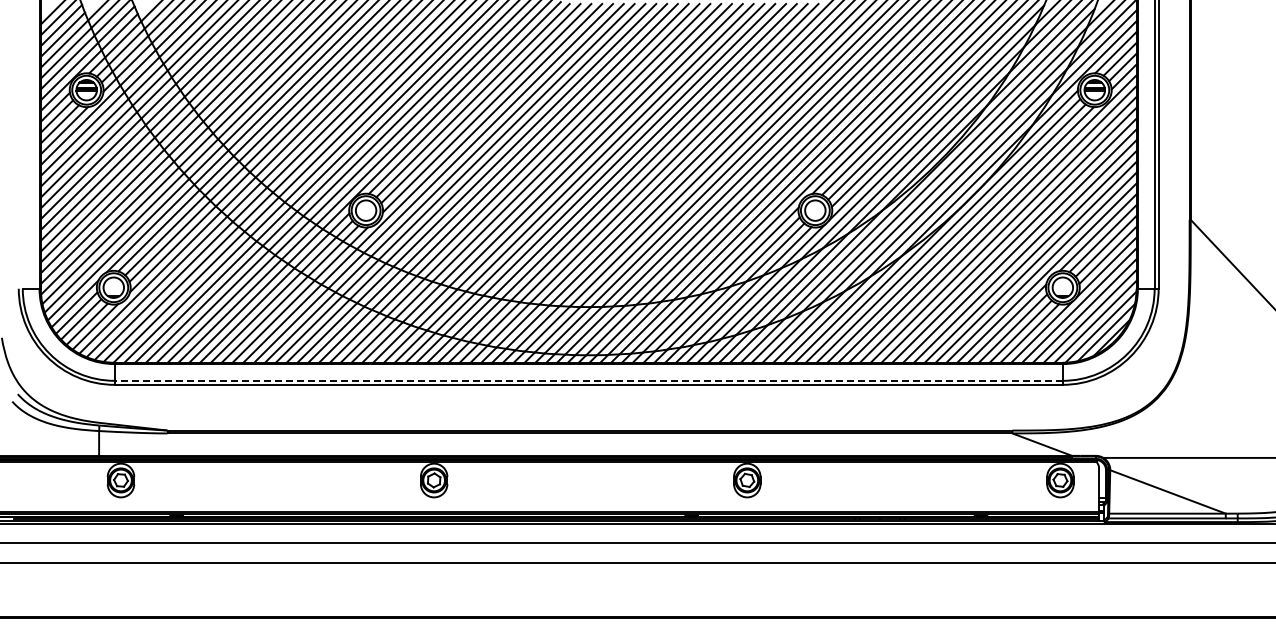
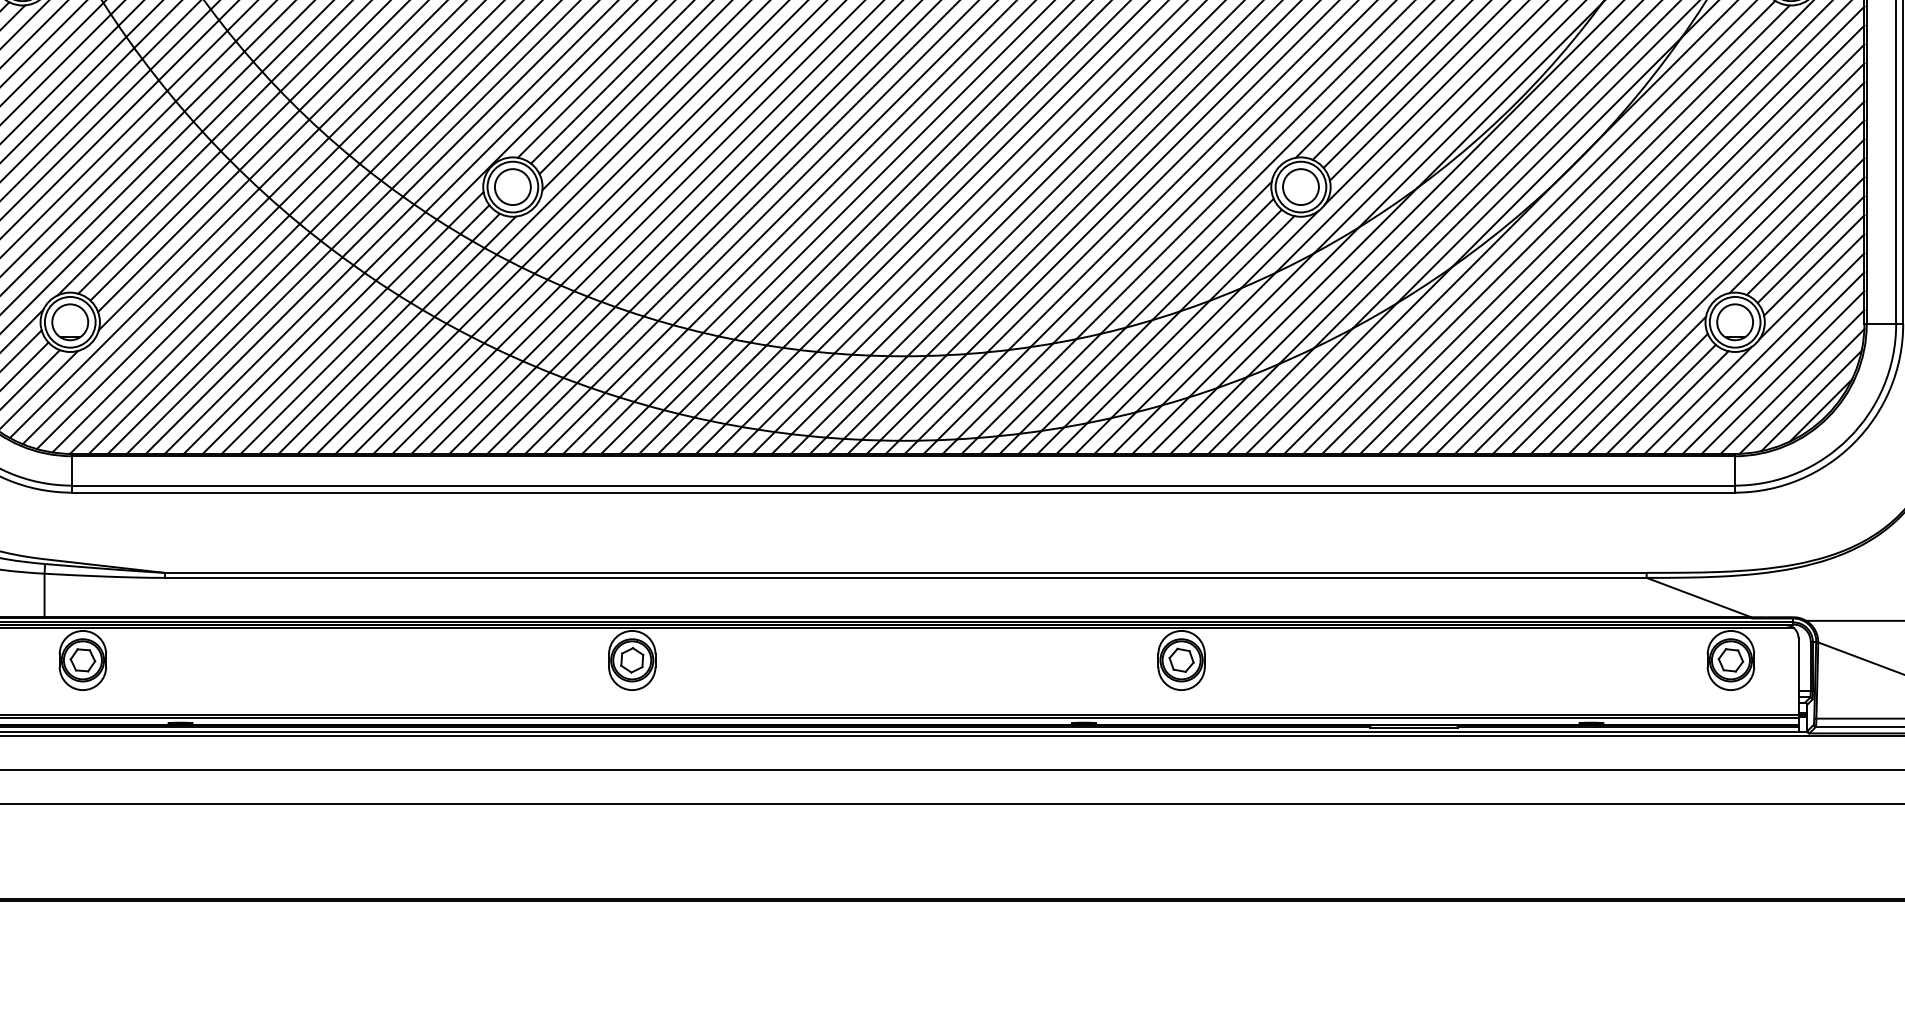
line: (588, 380) -> (903, 485), dashed -> solid

